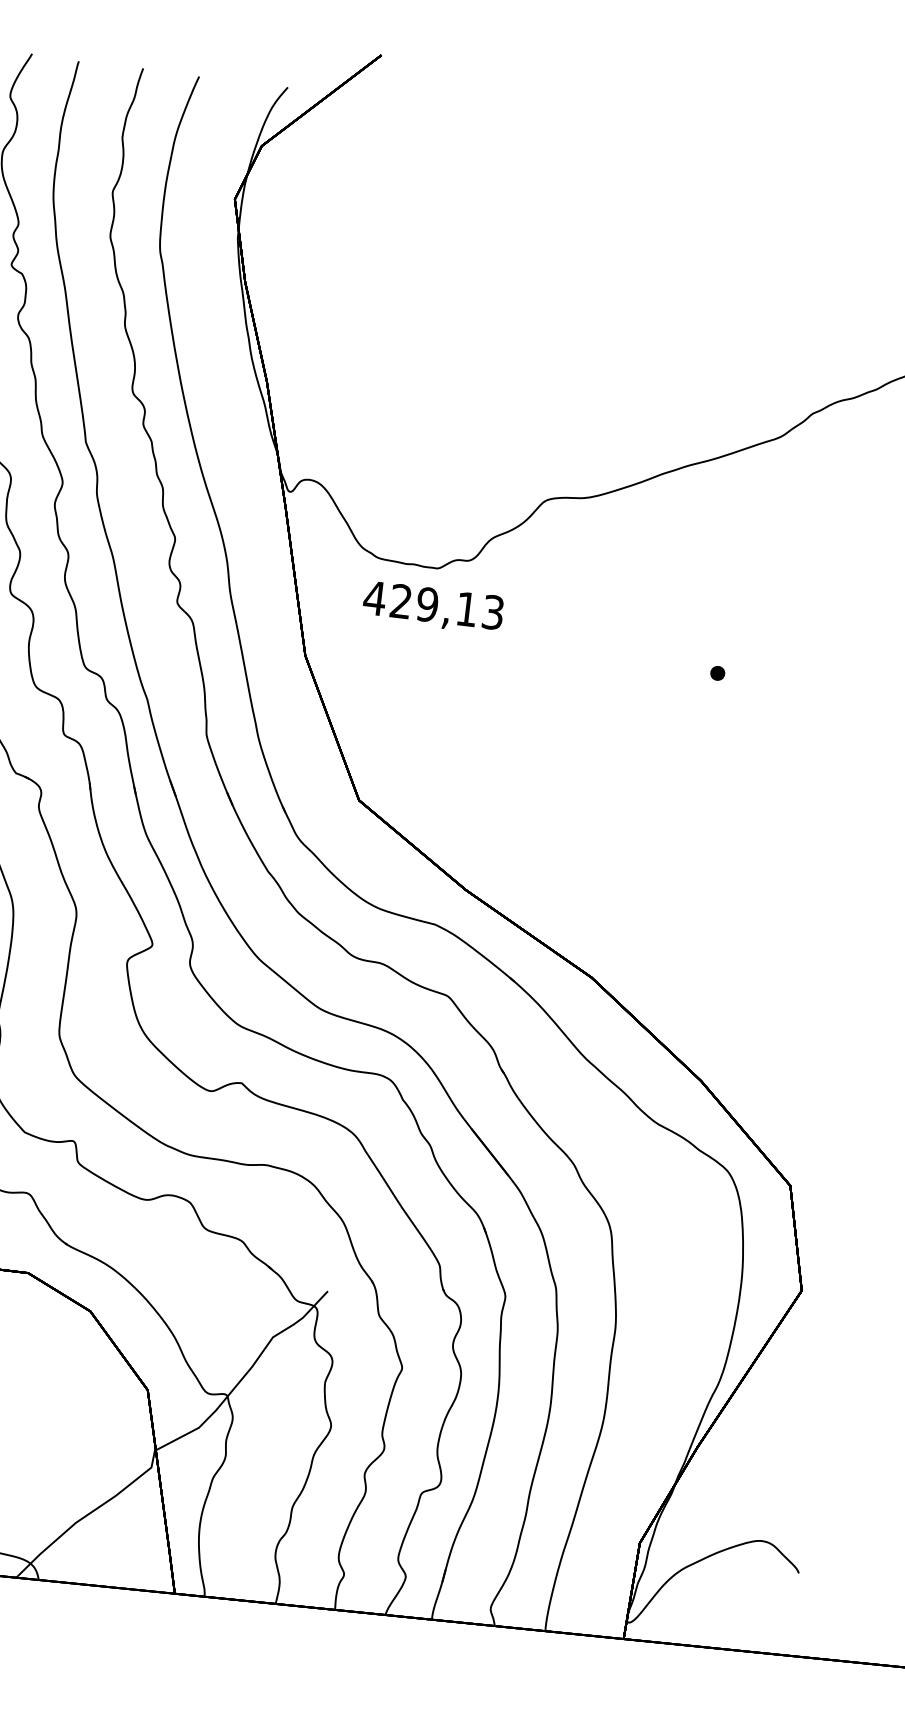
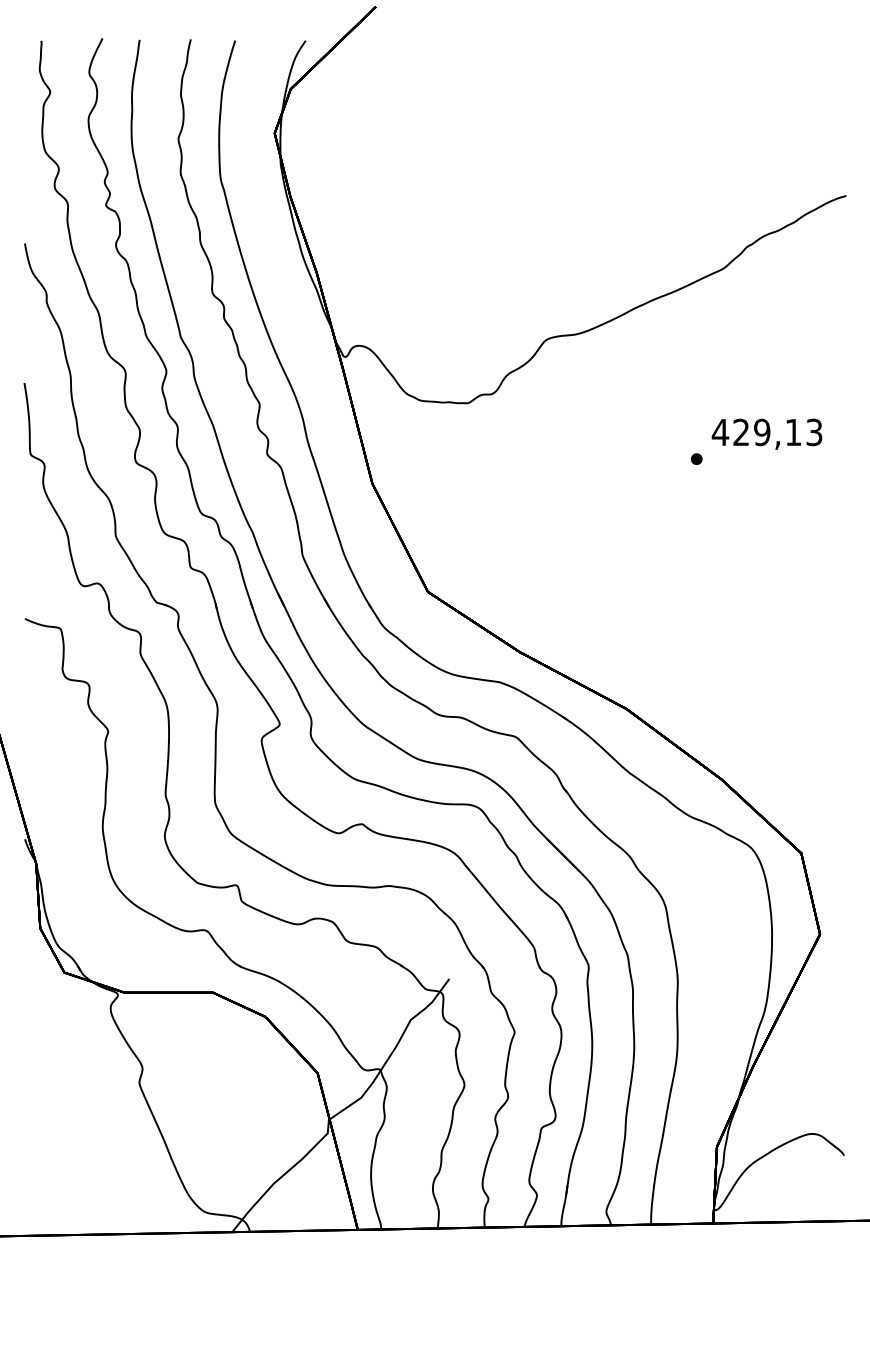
text: (432, 606) -> (766, 433), moved

